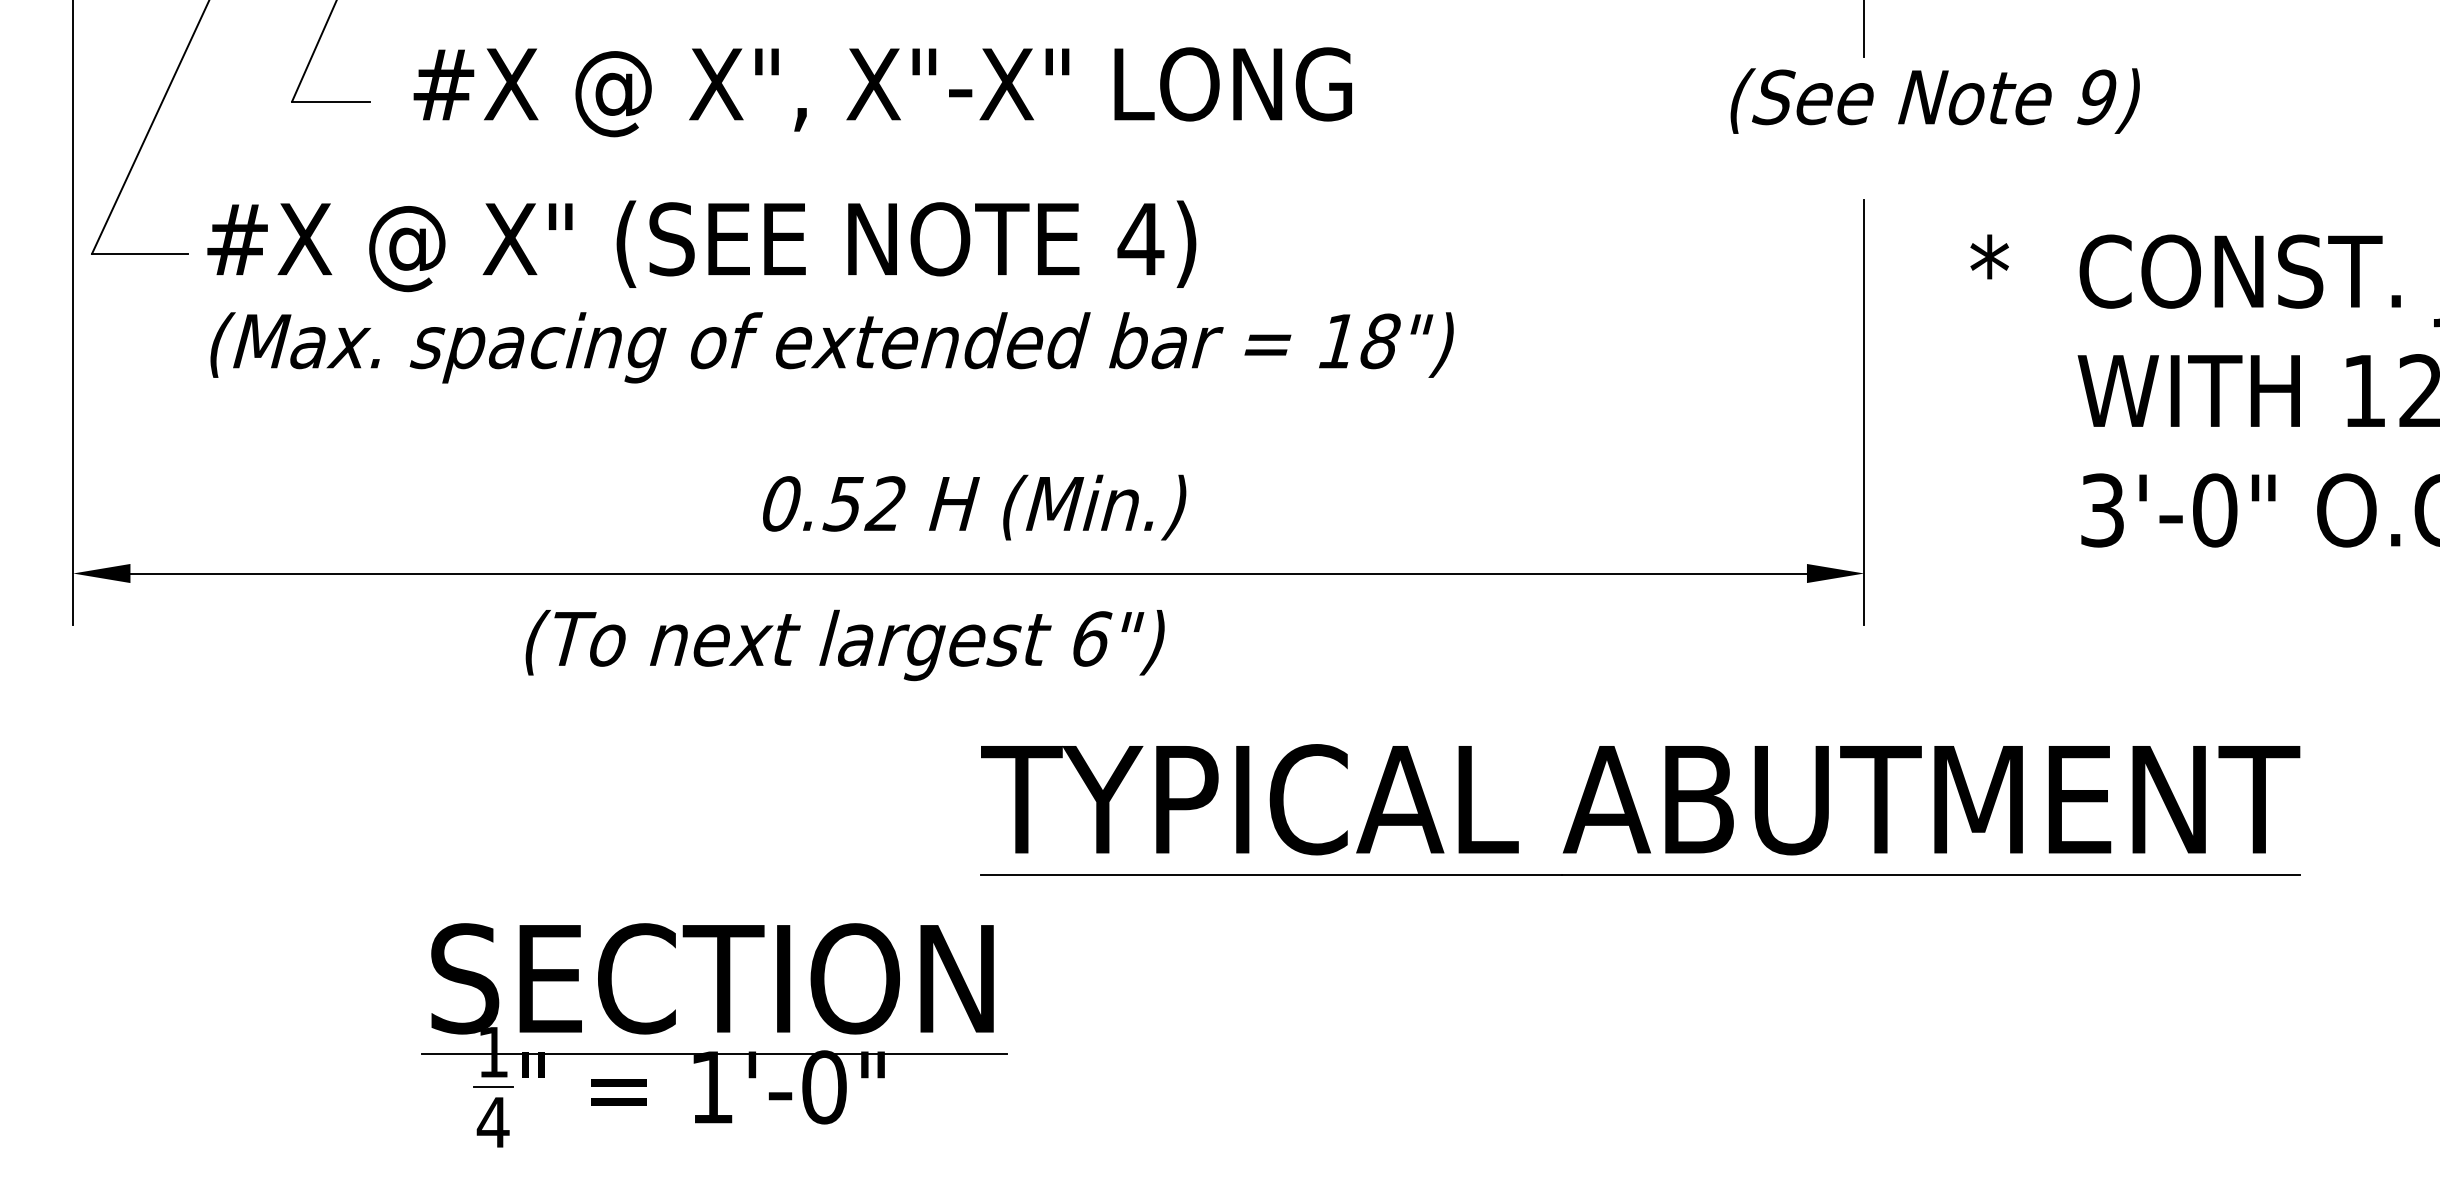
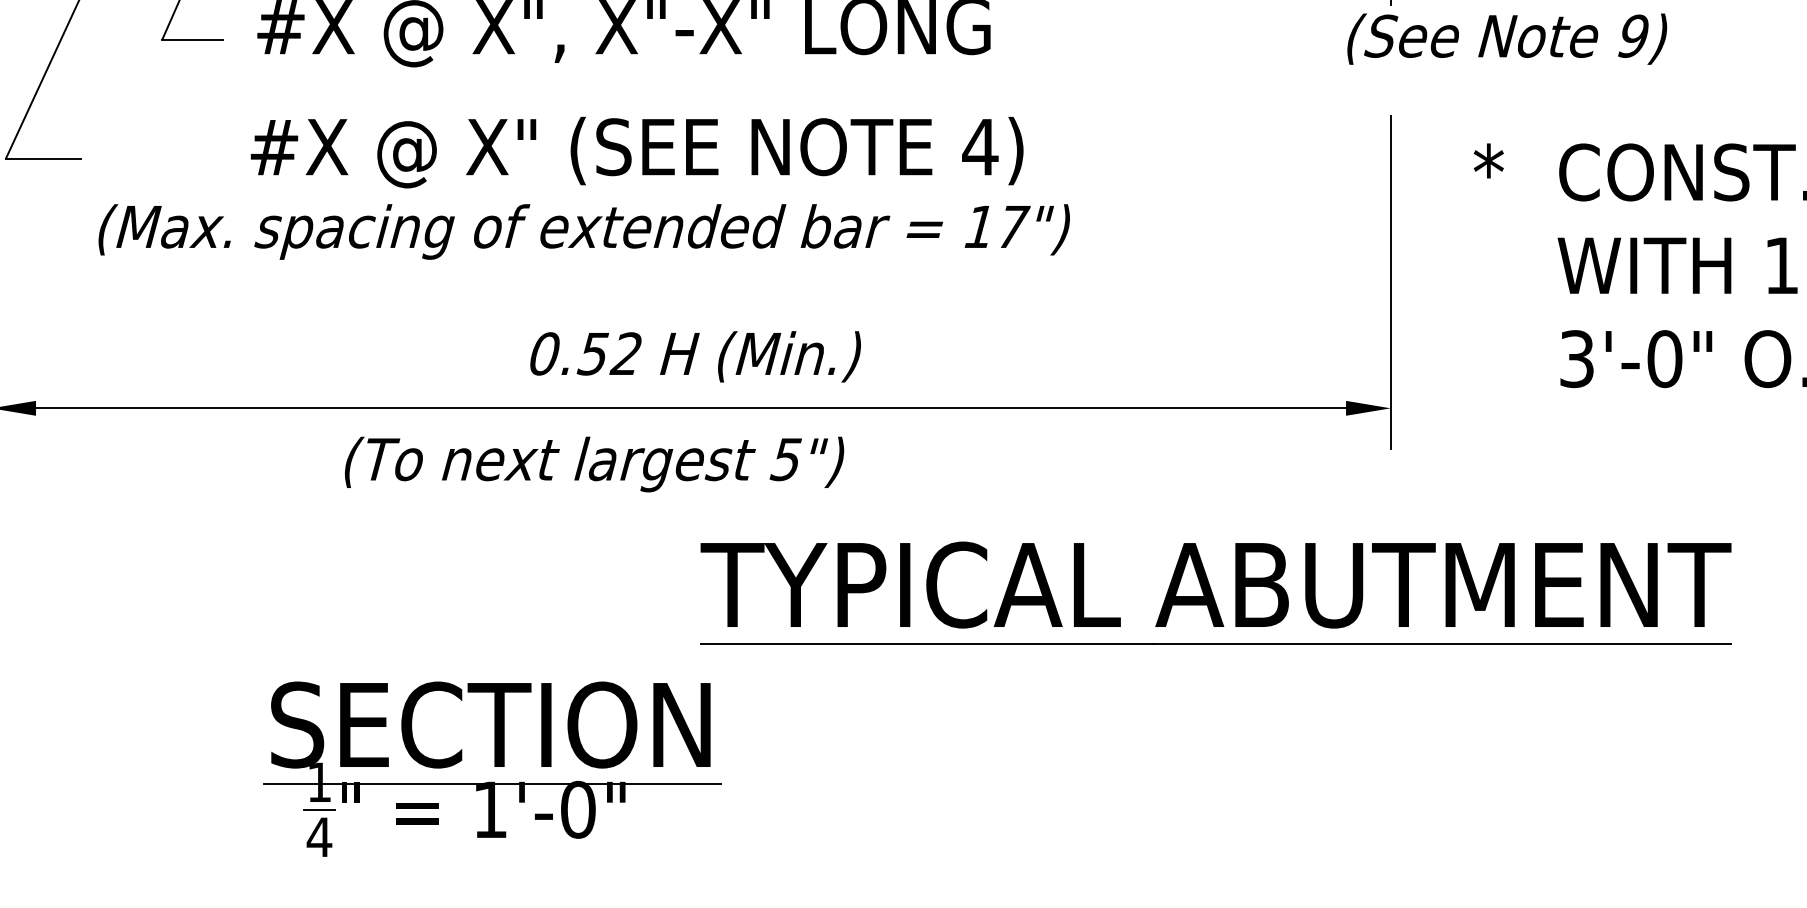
text: (1934, 100) -> (1506, 38), moved
text: (701, 246) -> (636, 152), moved
text: (1381, 341) -> (1013, 227), 18") -> 17")
text: (1090, 638) -> (786, 459), 6") -> 5")

